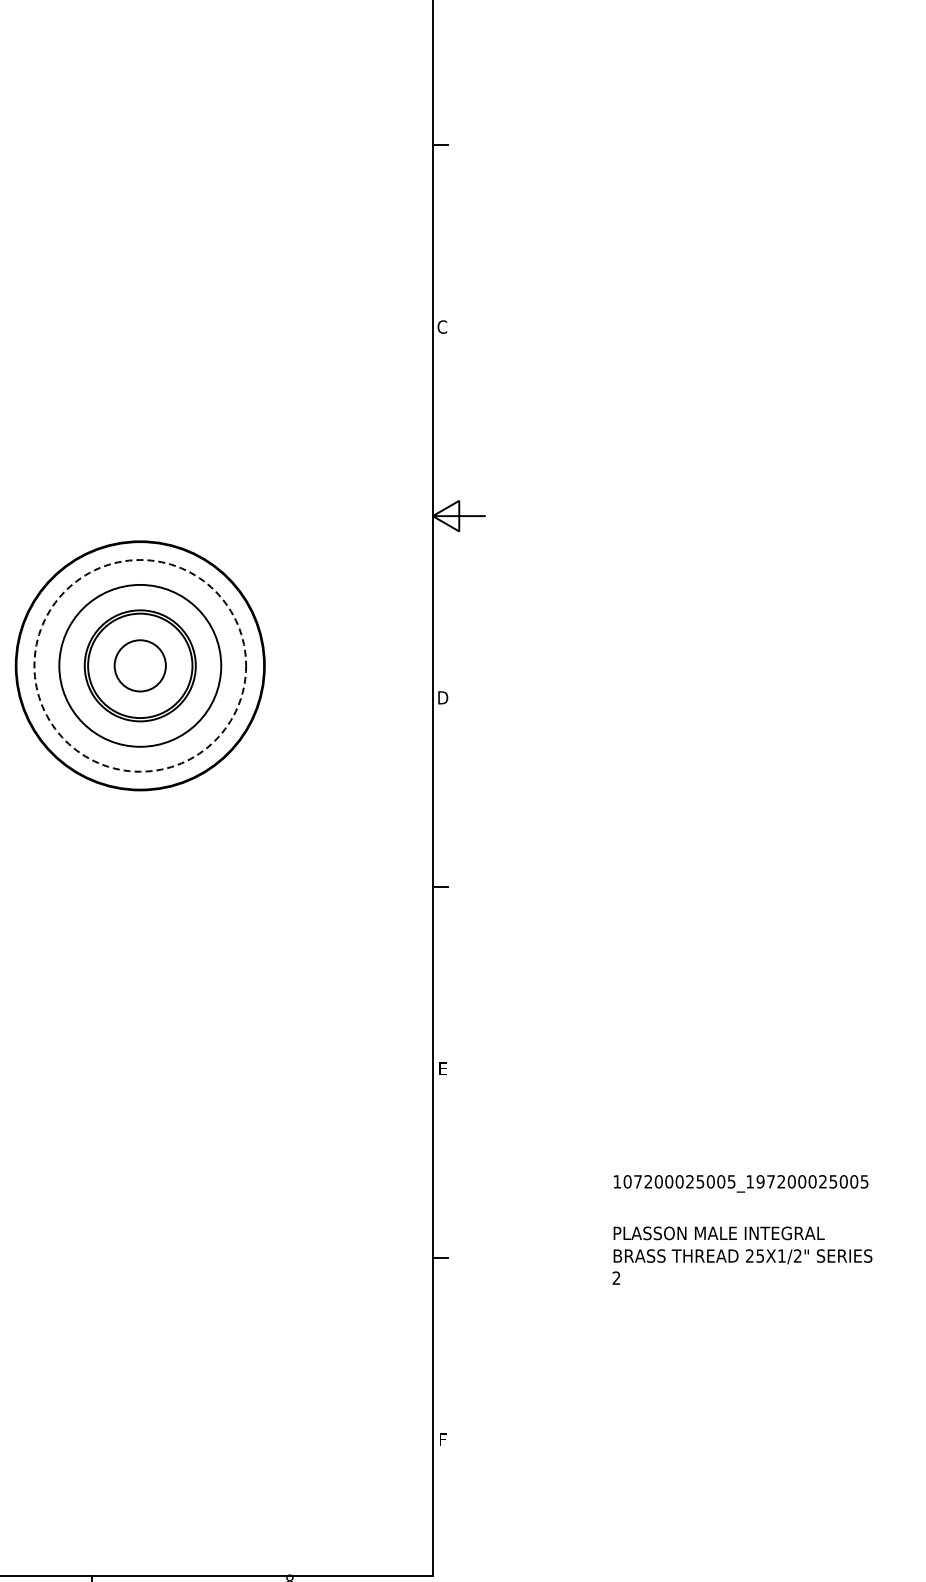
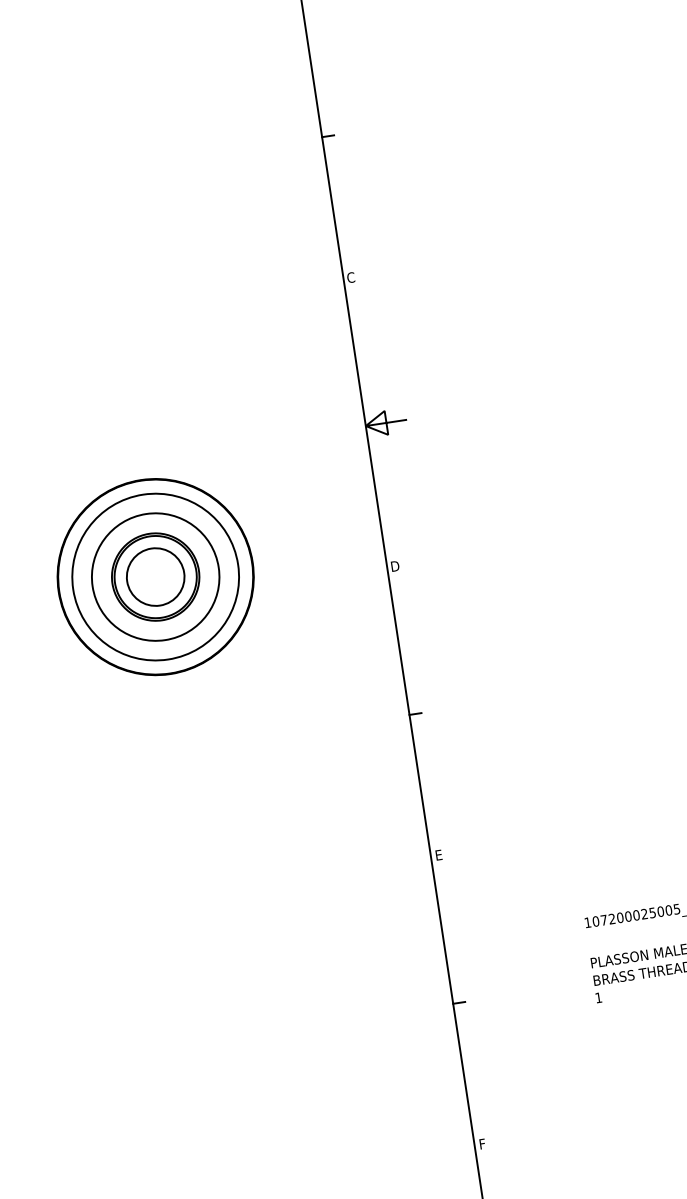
circle: (139, 665) -> (155, 576), size x1.43
circle: (140, 665) -> (155, 576), dashed -> solid
text: (616, 1277) -> (598, 997), 2 -> 1

